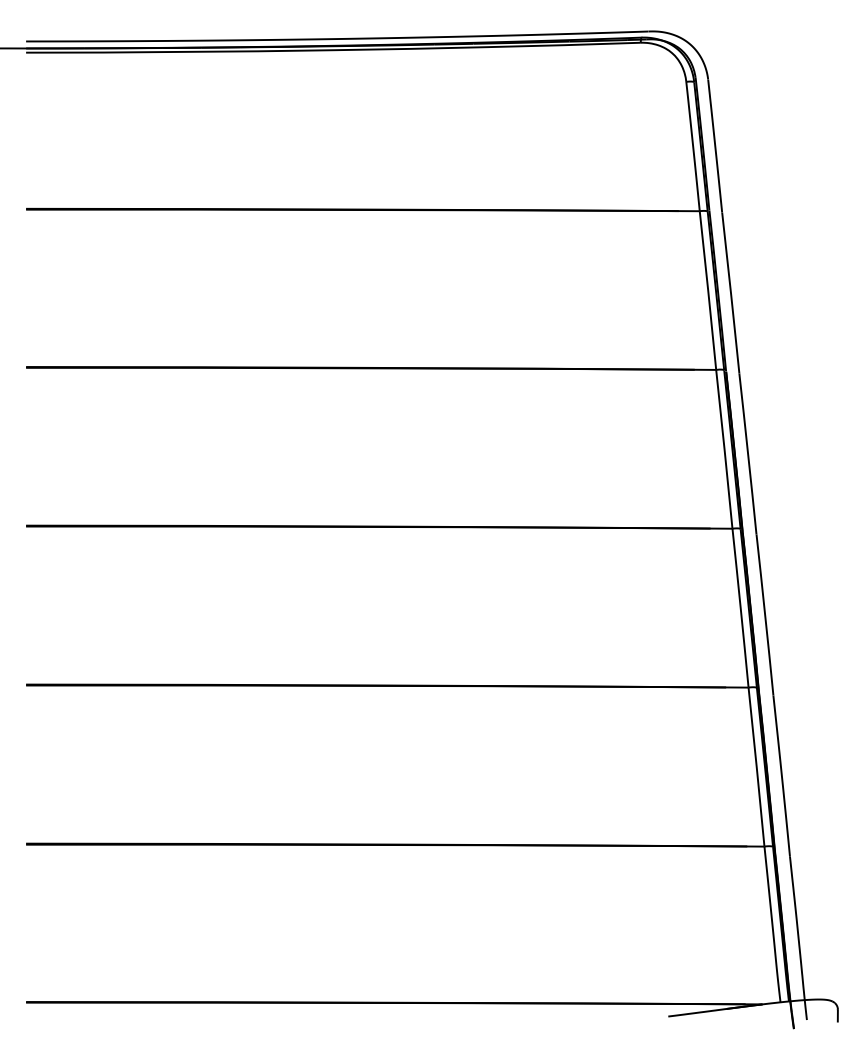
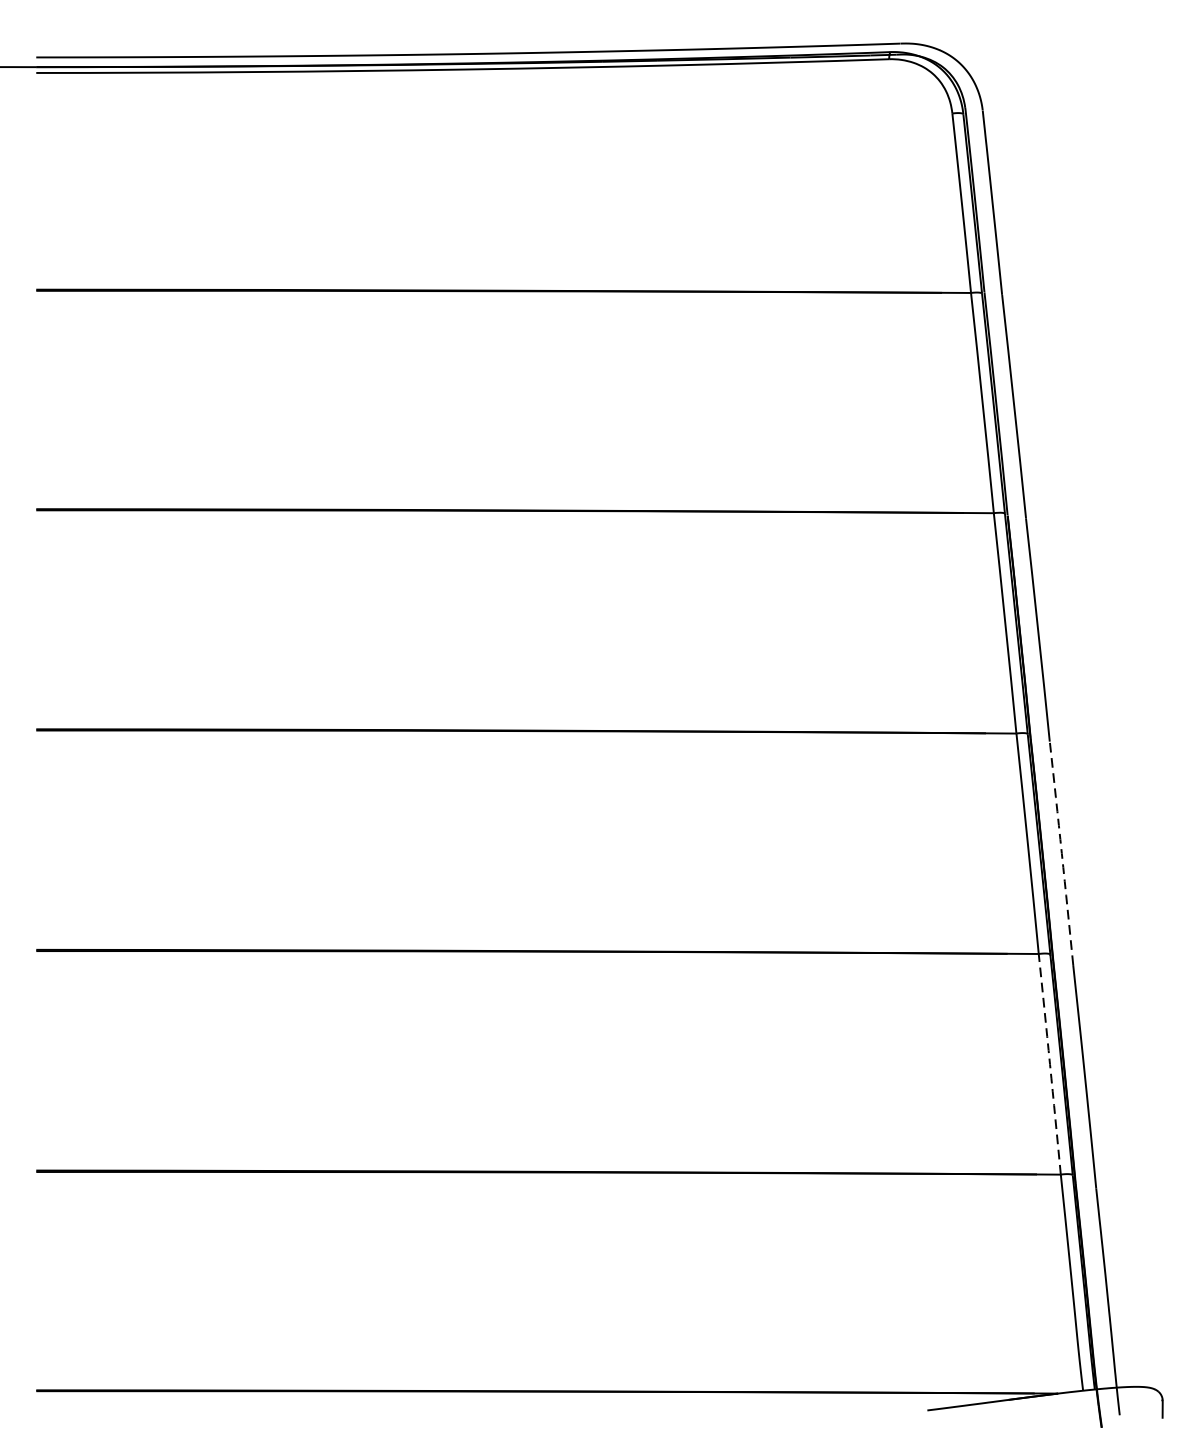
arc: (765, 615) -> (1062, 853), solid -> dashed
arc: (756, 767) -> (1049, 1064), solid -> dashed

